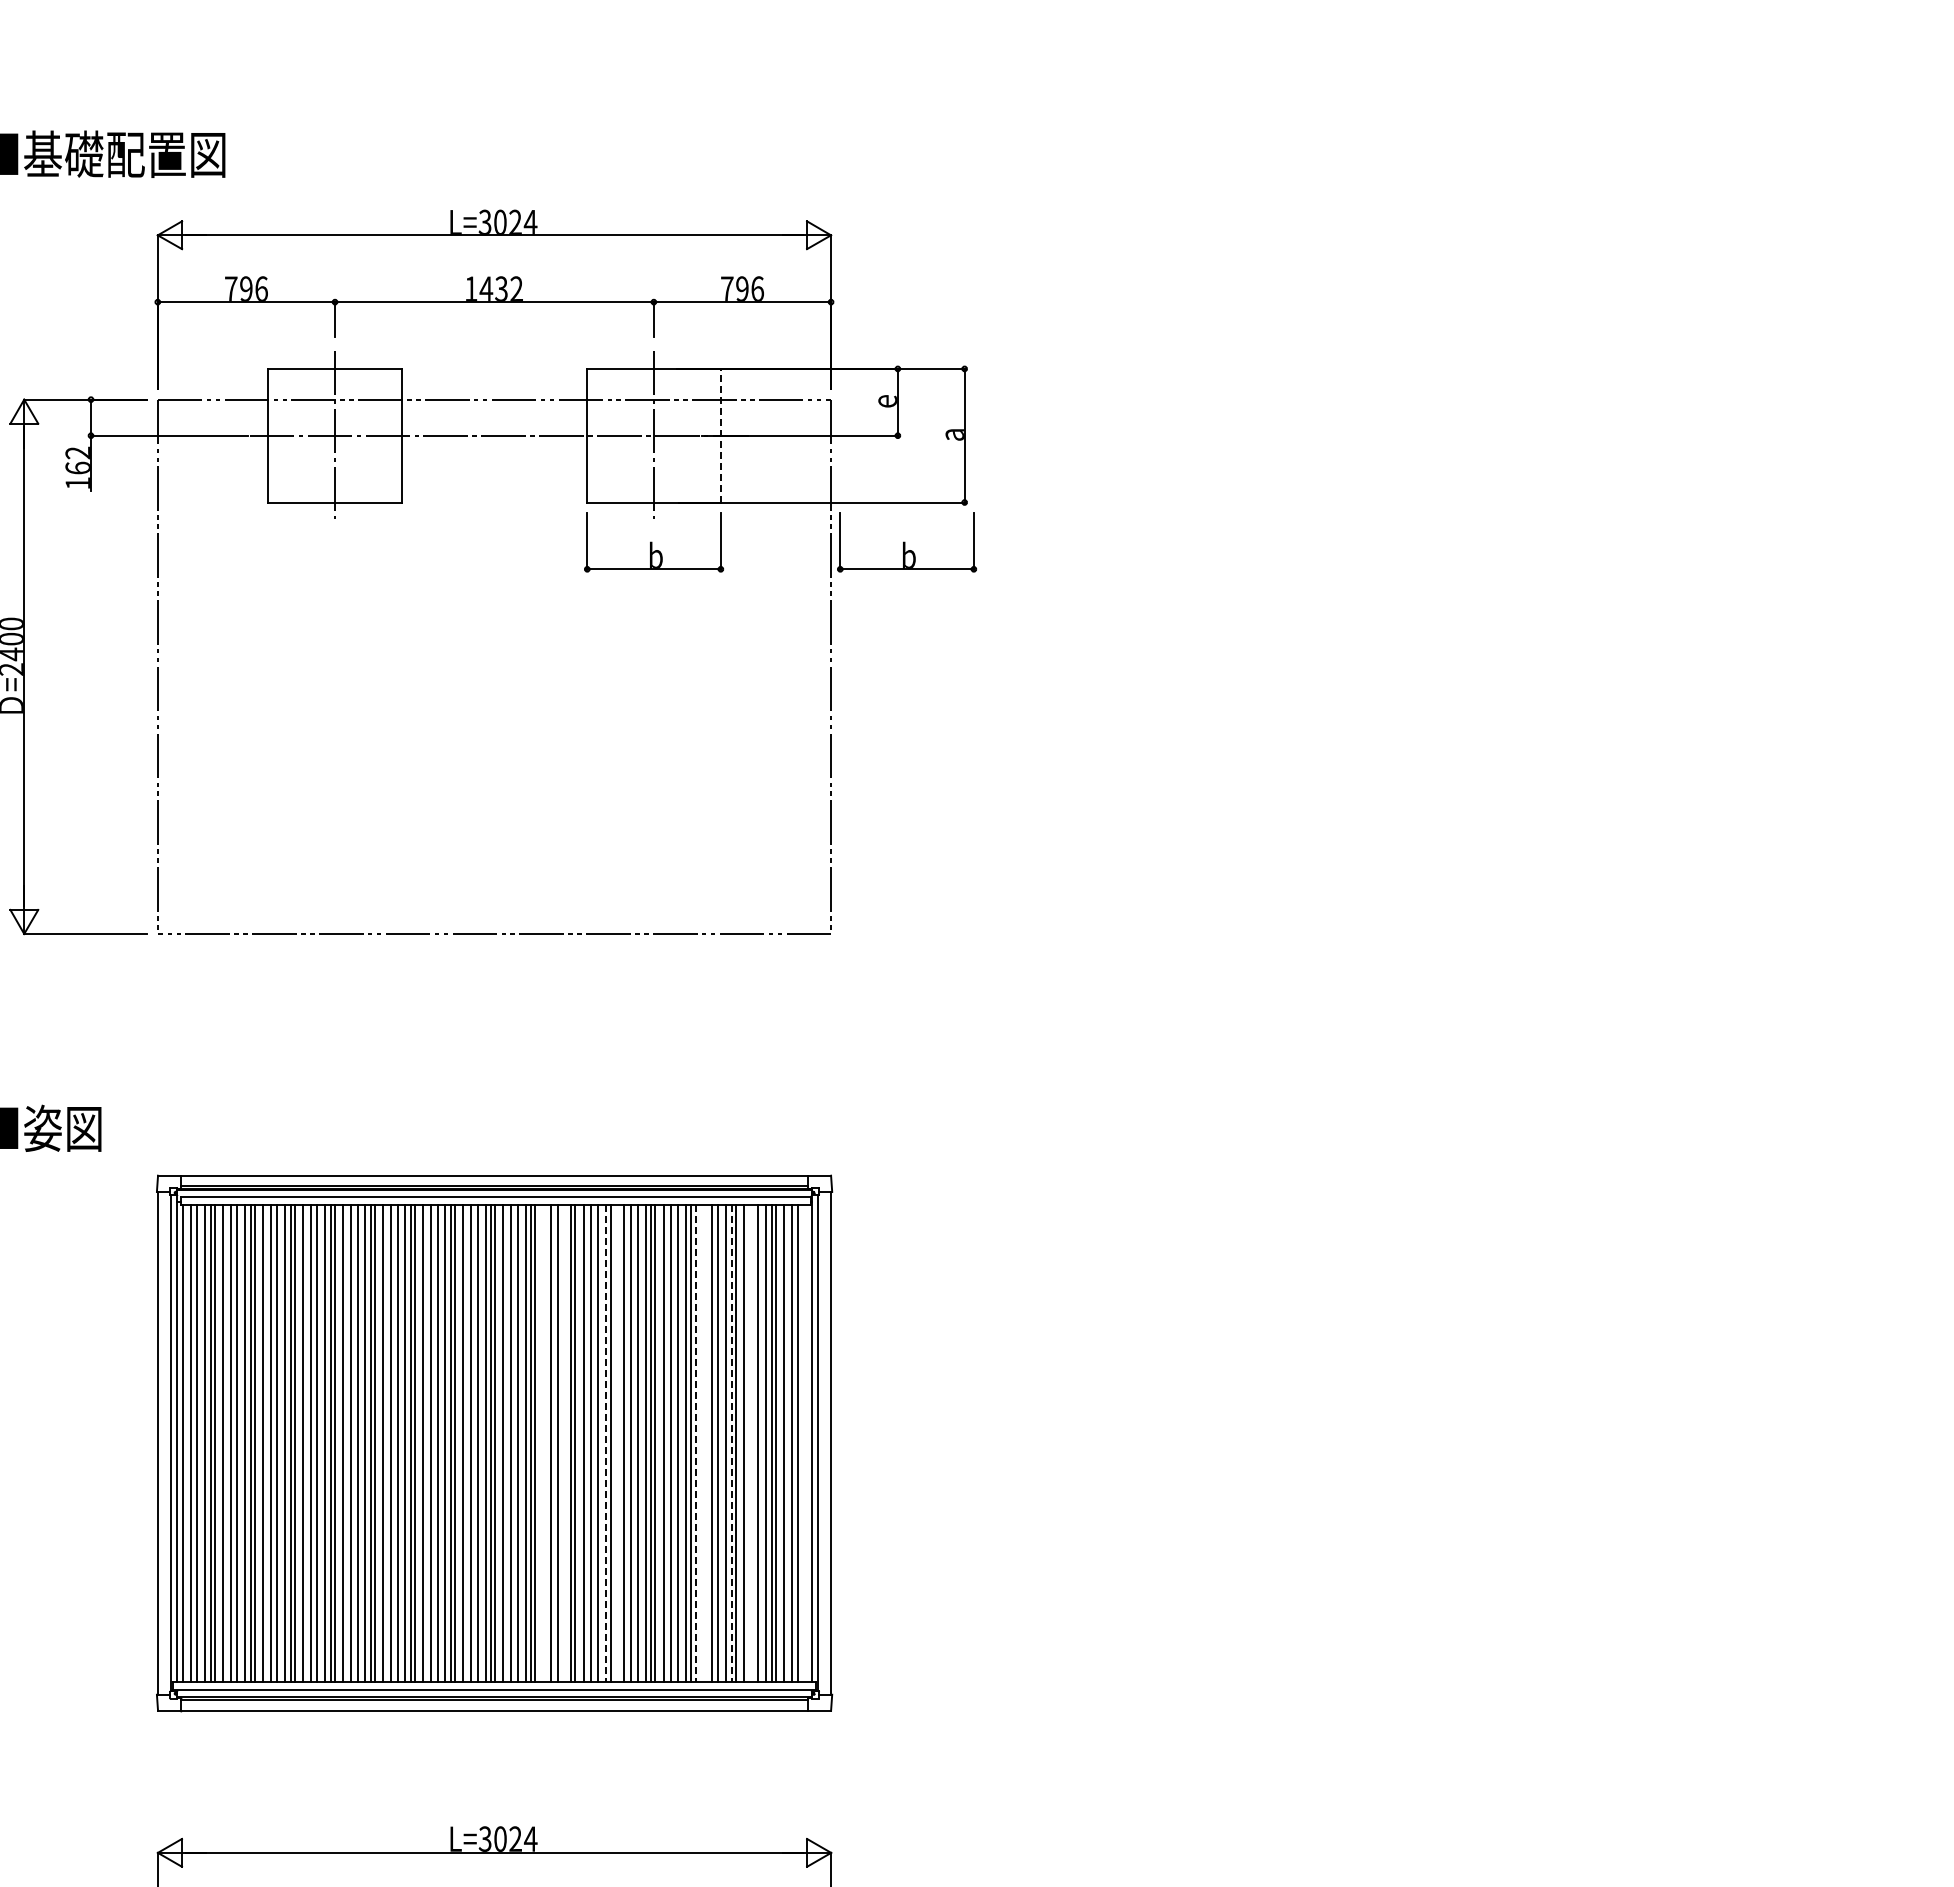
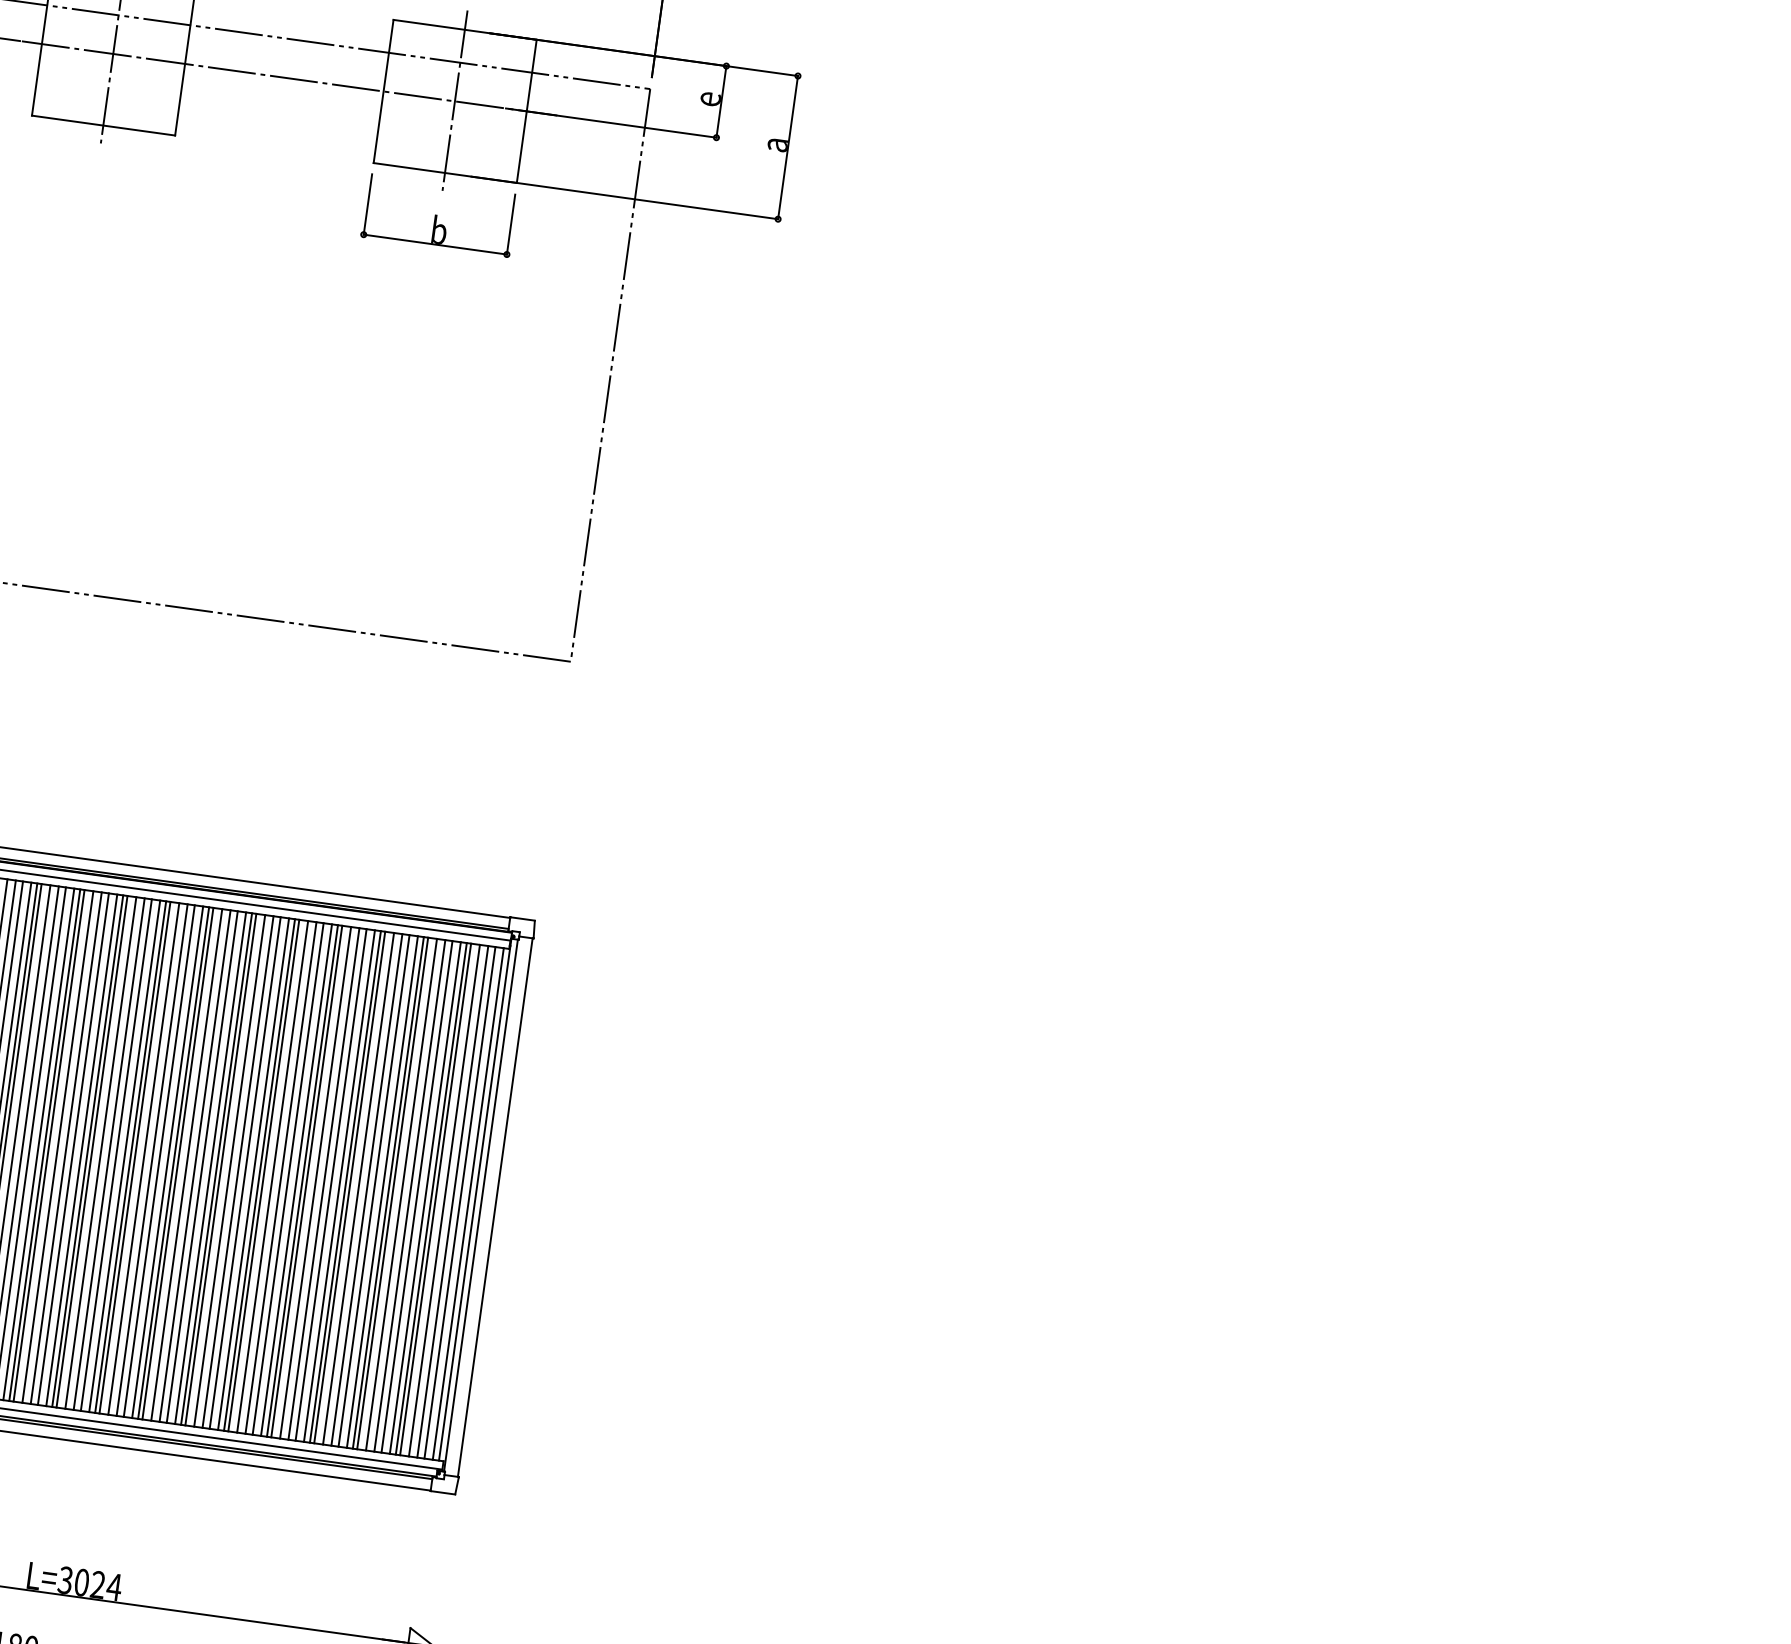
line: (720, 435) -> (526, 111), dashed -> solid
part: (907, 542) -> (710, 253), removed
line: (543, 1443) -> (186, 1165), added
line: (565, 1443) -> (210, 1168), added
line: (605, 1443) -> (253, 1174), dashed -> solid
line: (615, 1443) -> (263, 1175), added
line: (695, 1443) -> (349, 1187), dashed -> solid
line: (703, 1443) -> (358, 1188), added
line: (731, 1443) -> (388, 1193), dashed -> solid
line: (751, 1443) -> (409, 1195), added
line: (806, 1443) -> (468, 1204), added

